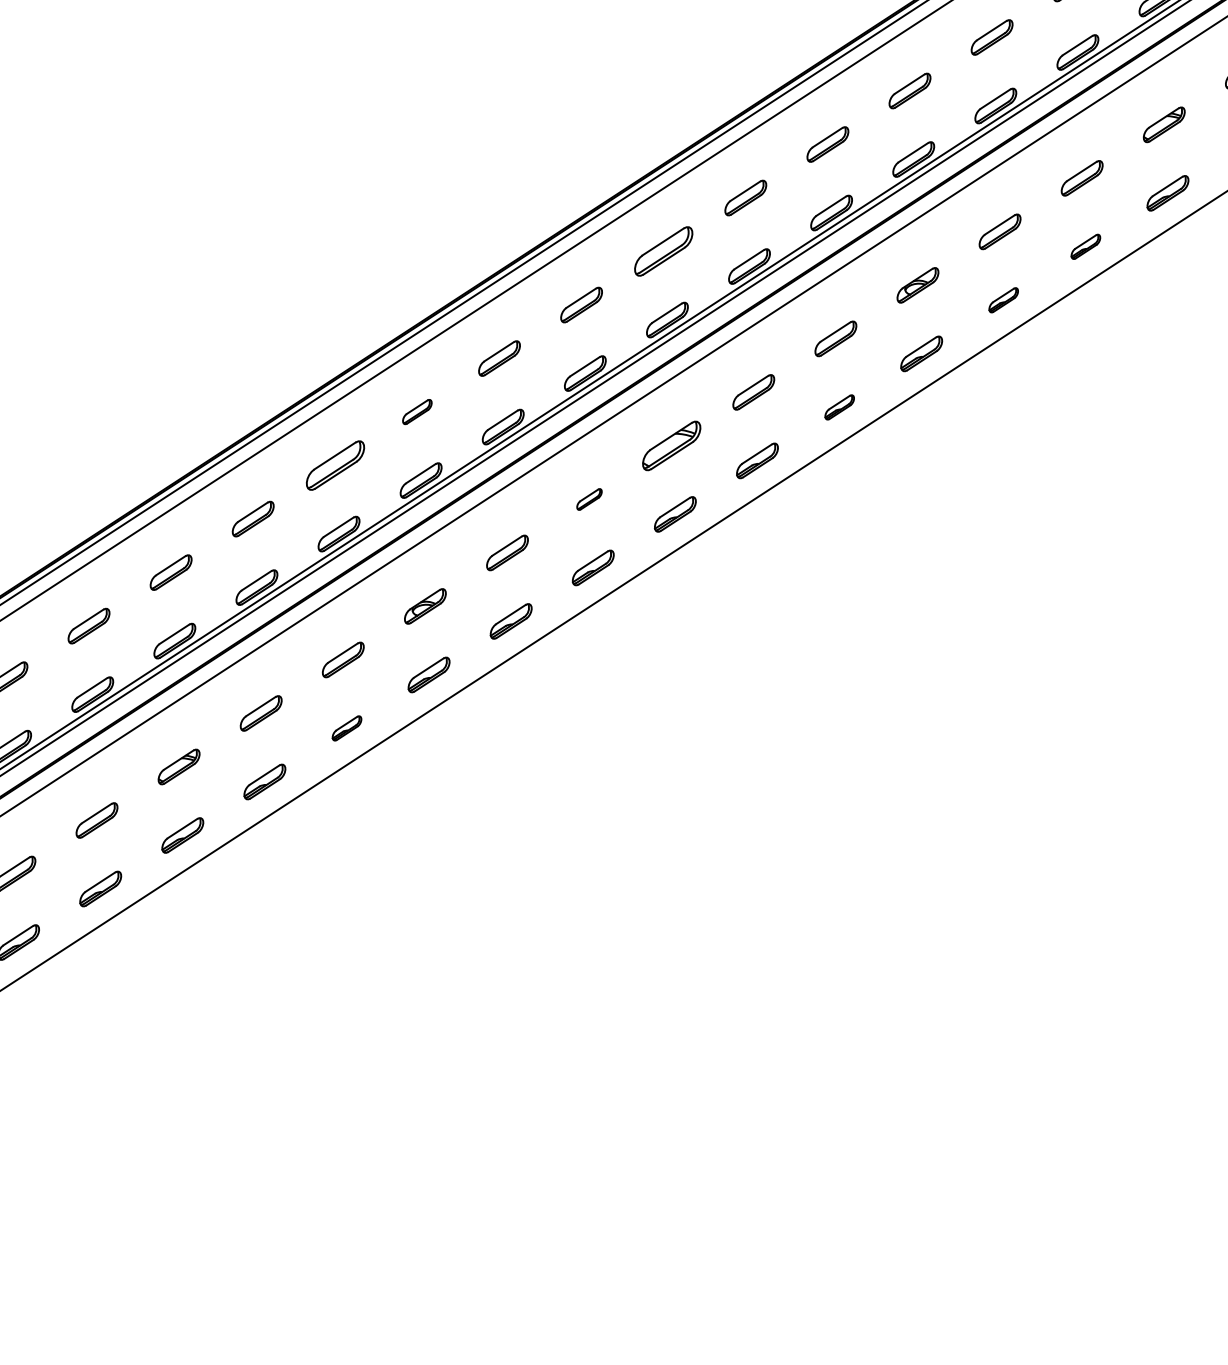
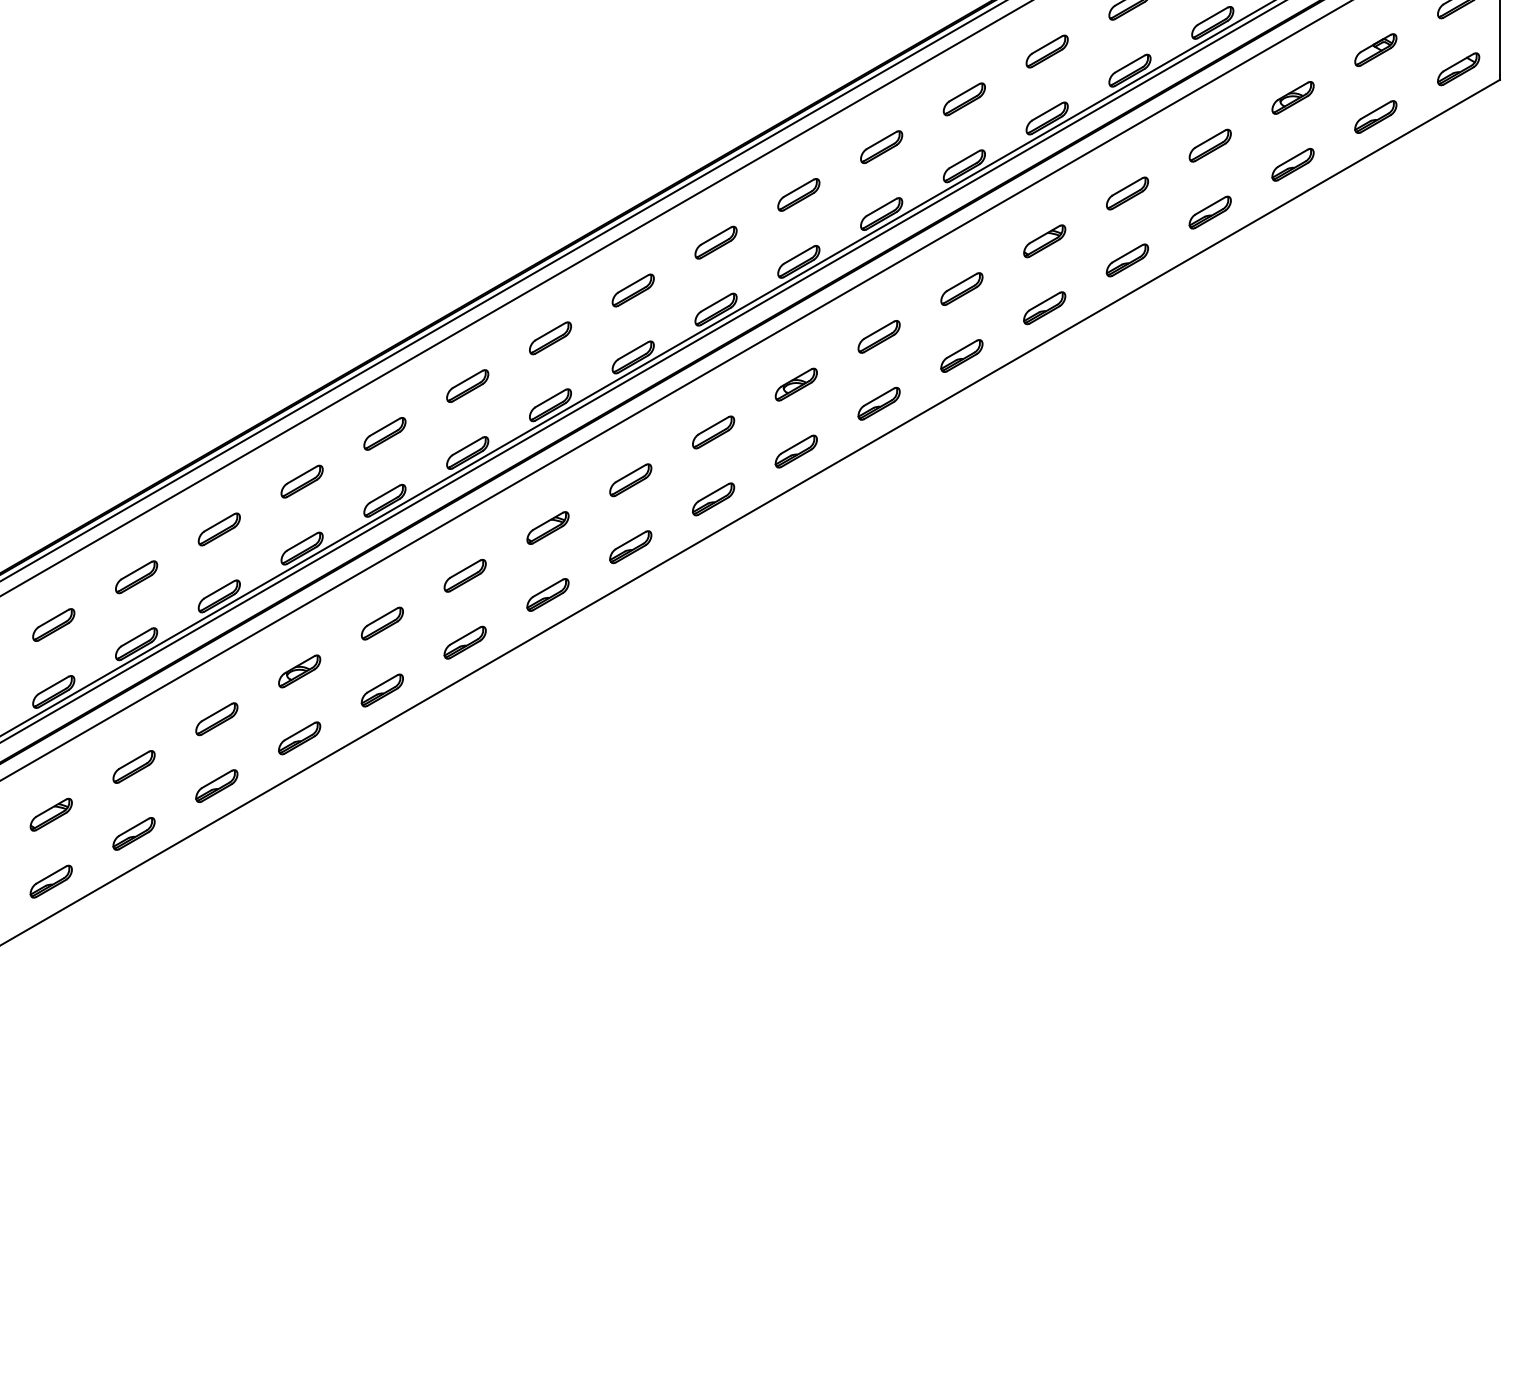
part: (1085, 246) -> (961, 355), size x1.43
part: (663, 251) -> (550, 338), size x0.71
part: (1003, 300) -> (878, 403), size x1.43
part: (839, 407) -> (713, 499), size x1.43
part: (416, 411) -> (301, 481), size x1.43
part: (671, 445) -> (547, 527), size x0.71
part: (334, 465) -> (218, 529), size x0.71
part: (588, 499) -> (464, 575), size x1.67
part: (346, 727) -> (216, 785), size x1.43

